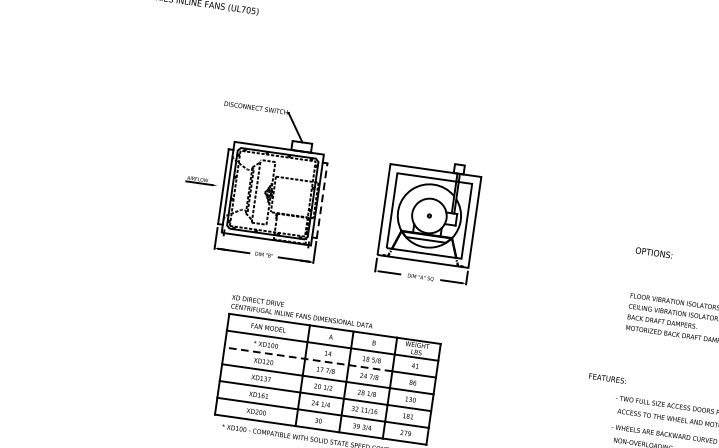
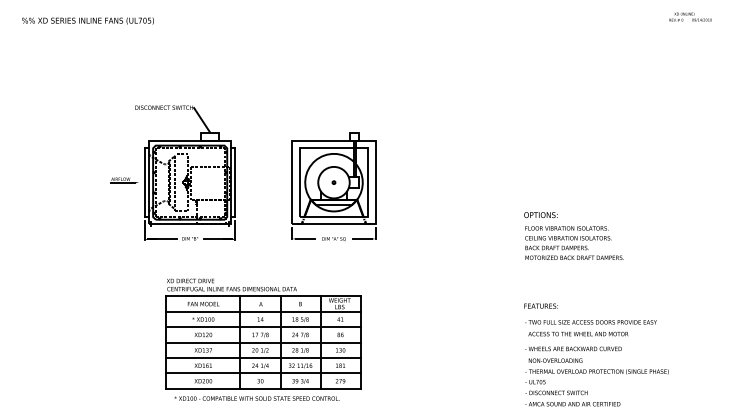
line: (322, 200) -> (235, 182), dashed -> solid
text: (653, 253) -> (540, 215), moved
line: (307, 359) -> (242, 327), dashed -> solid
text: (606, 377) -> (540, 305), moved

